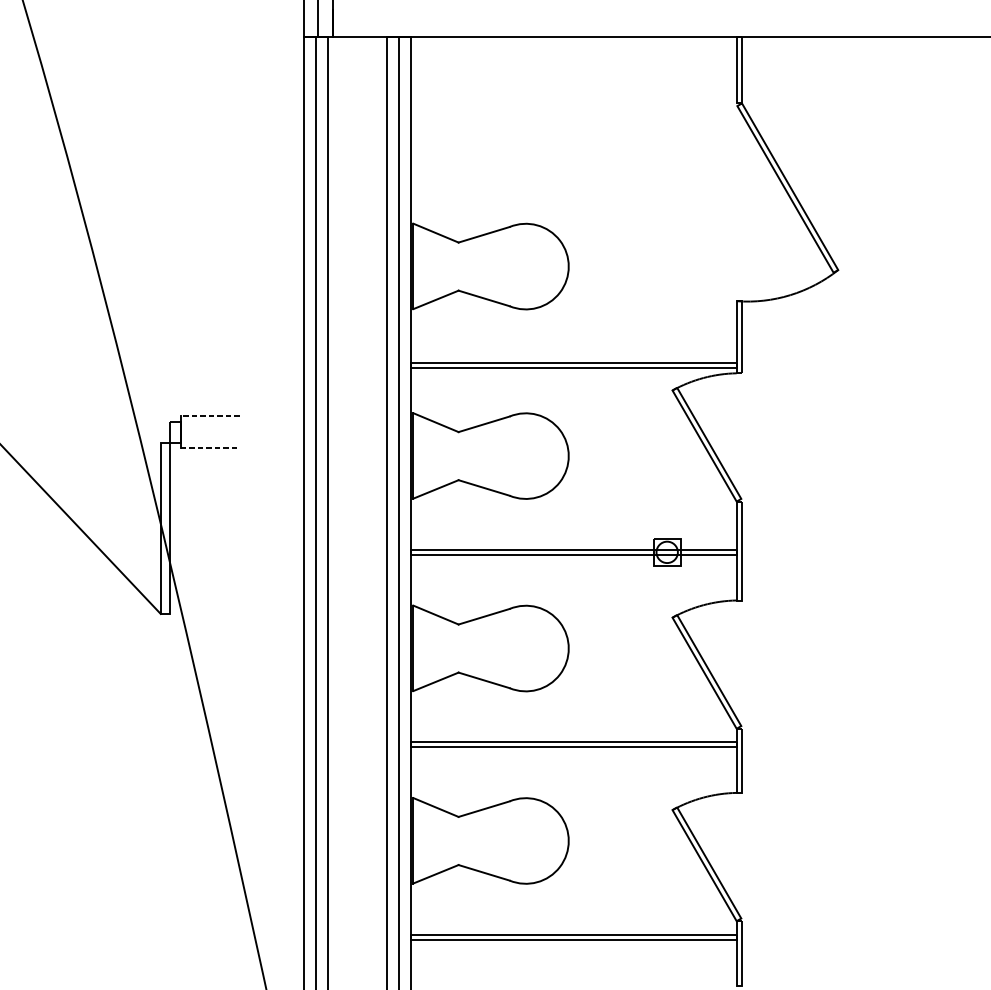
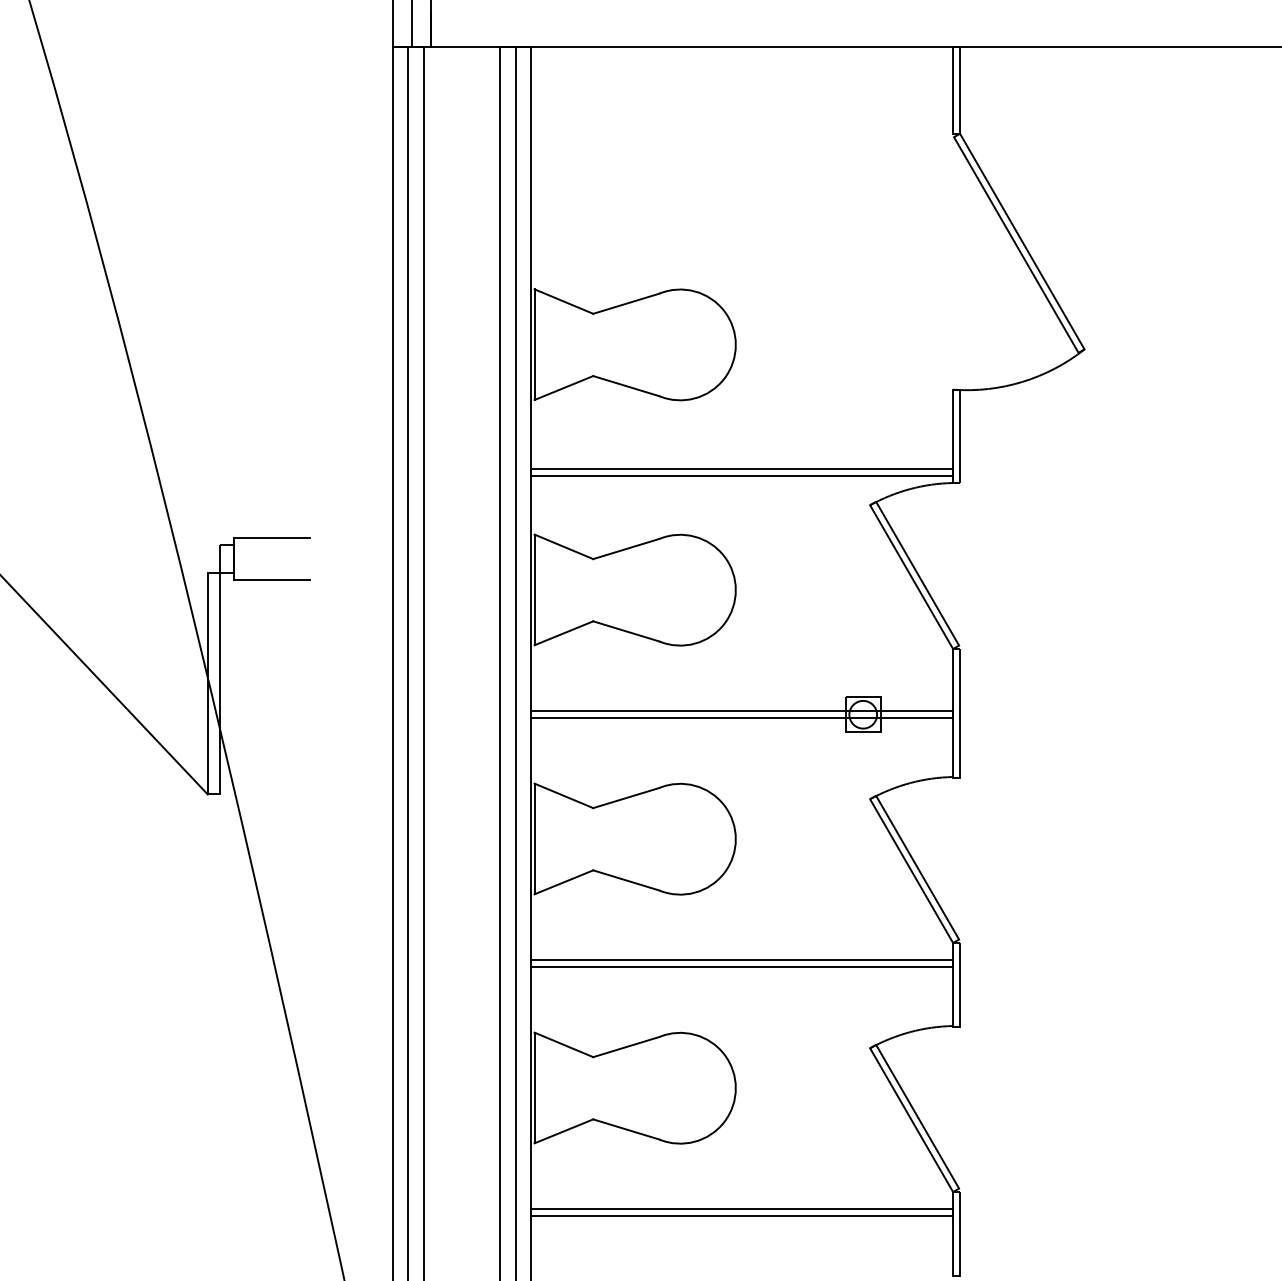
line: (209, 416) -> (271, 538), dashed -> solid
line: (210, 448) -> (272, 580), dashed -> solid

